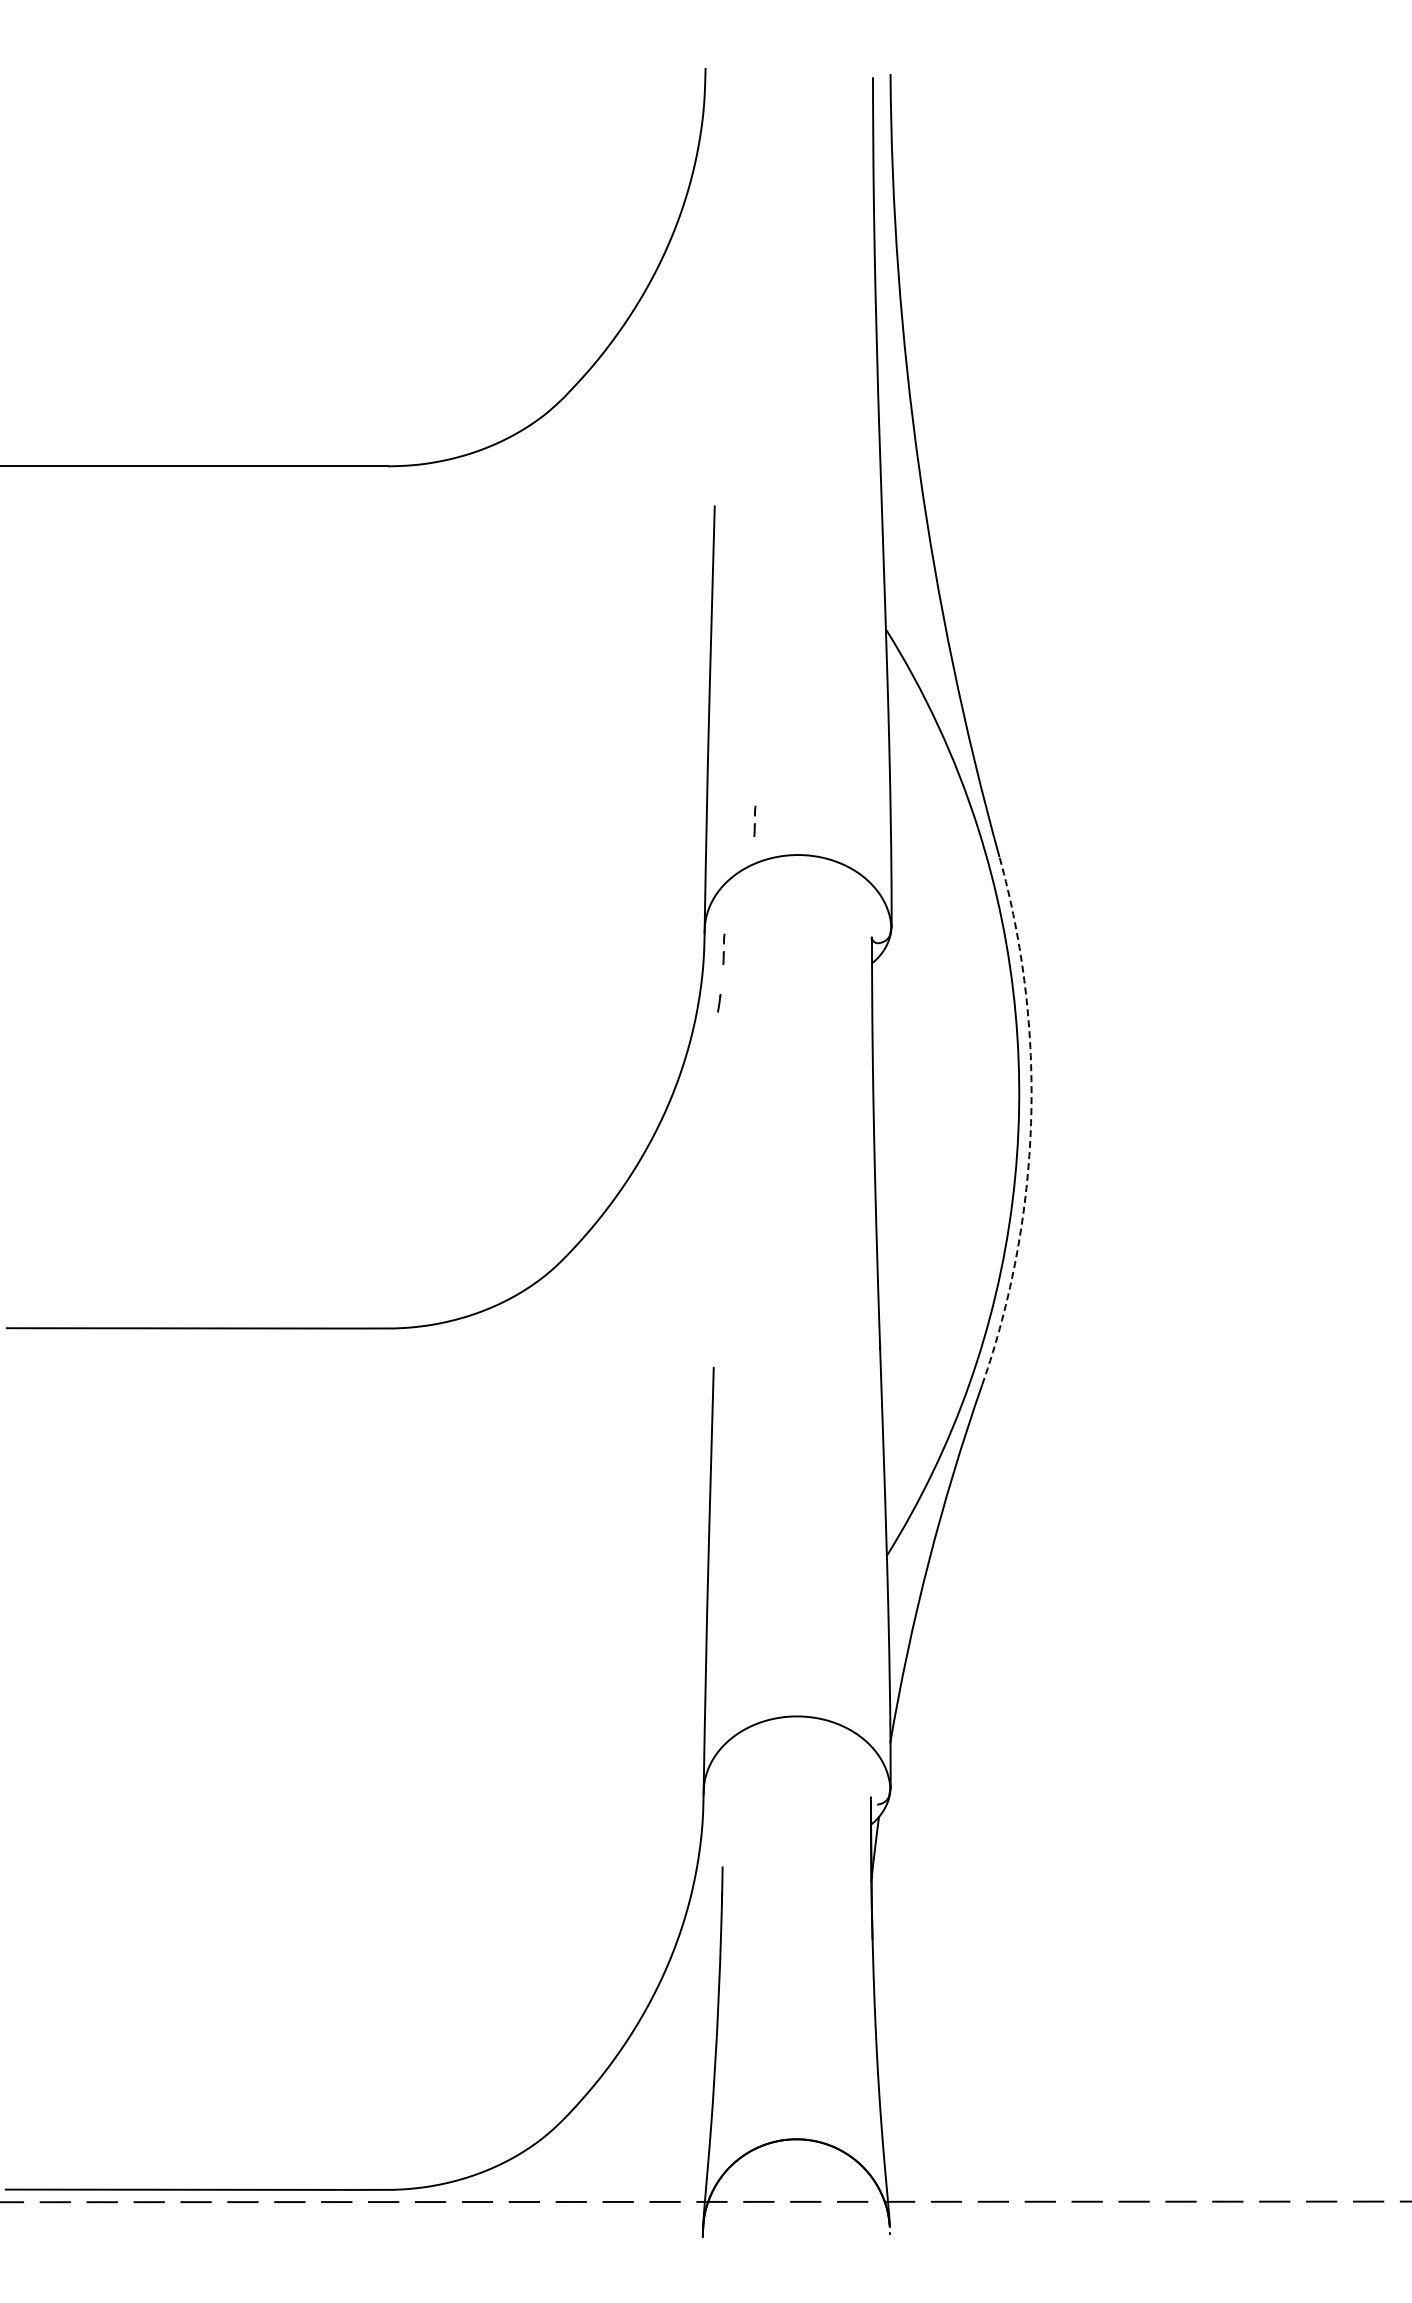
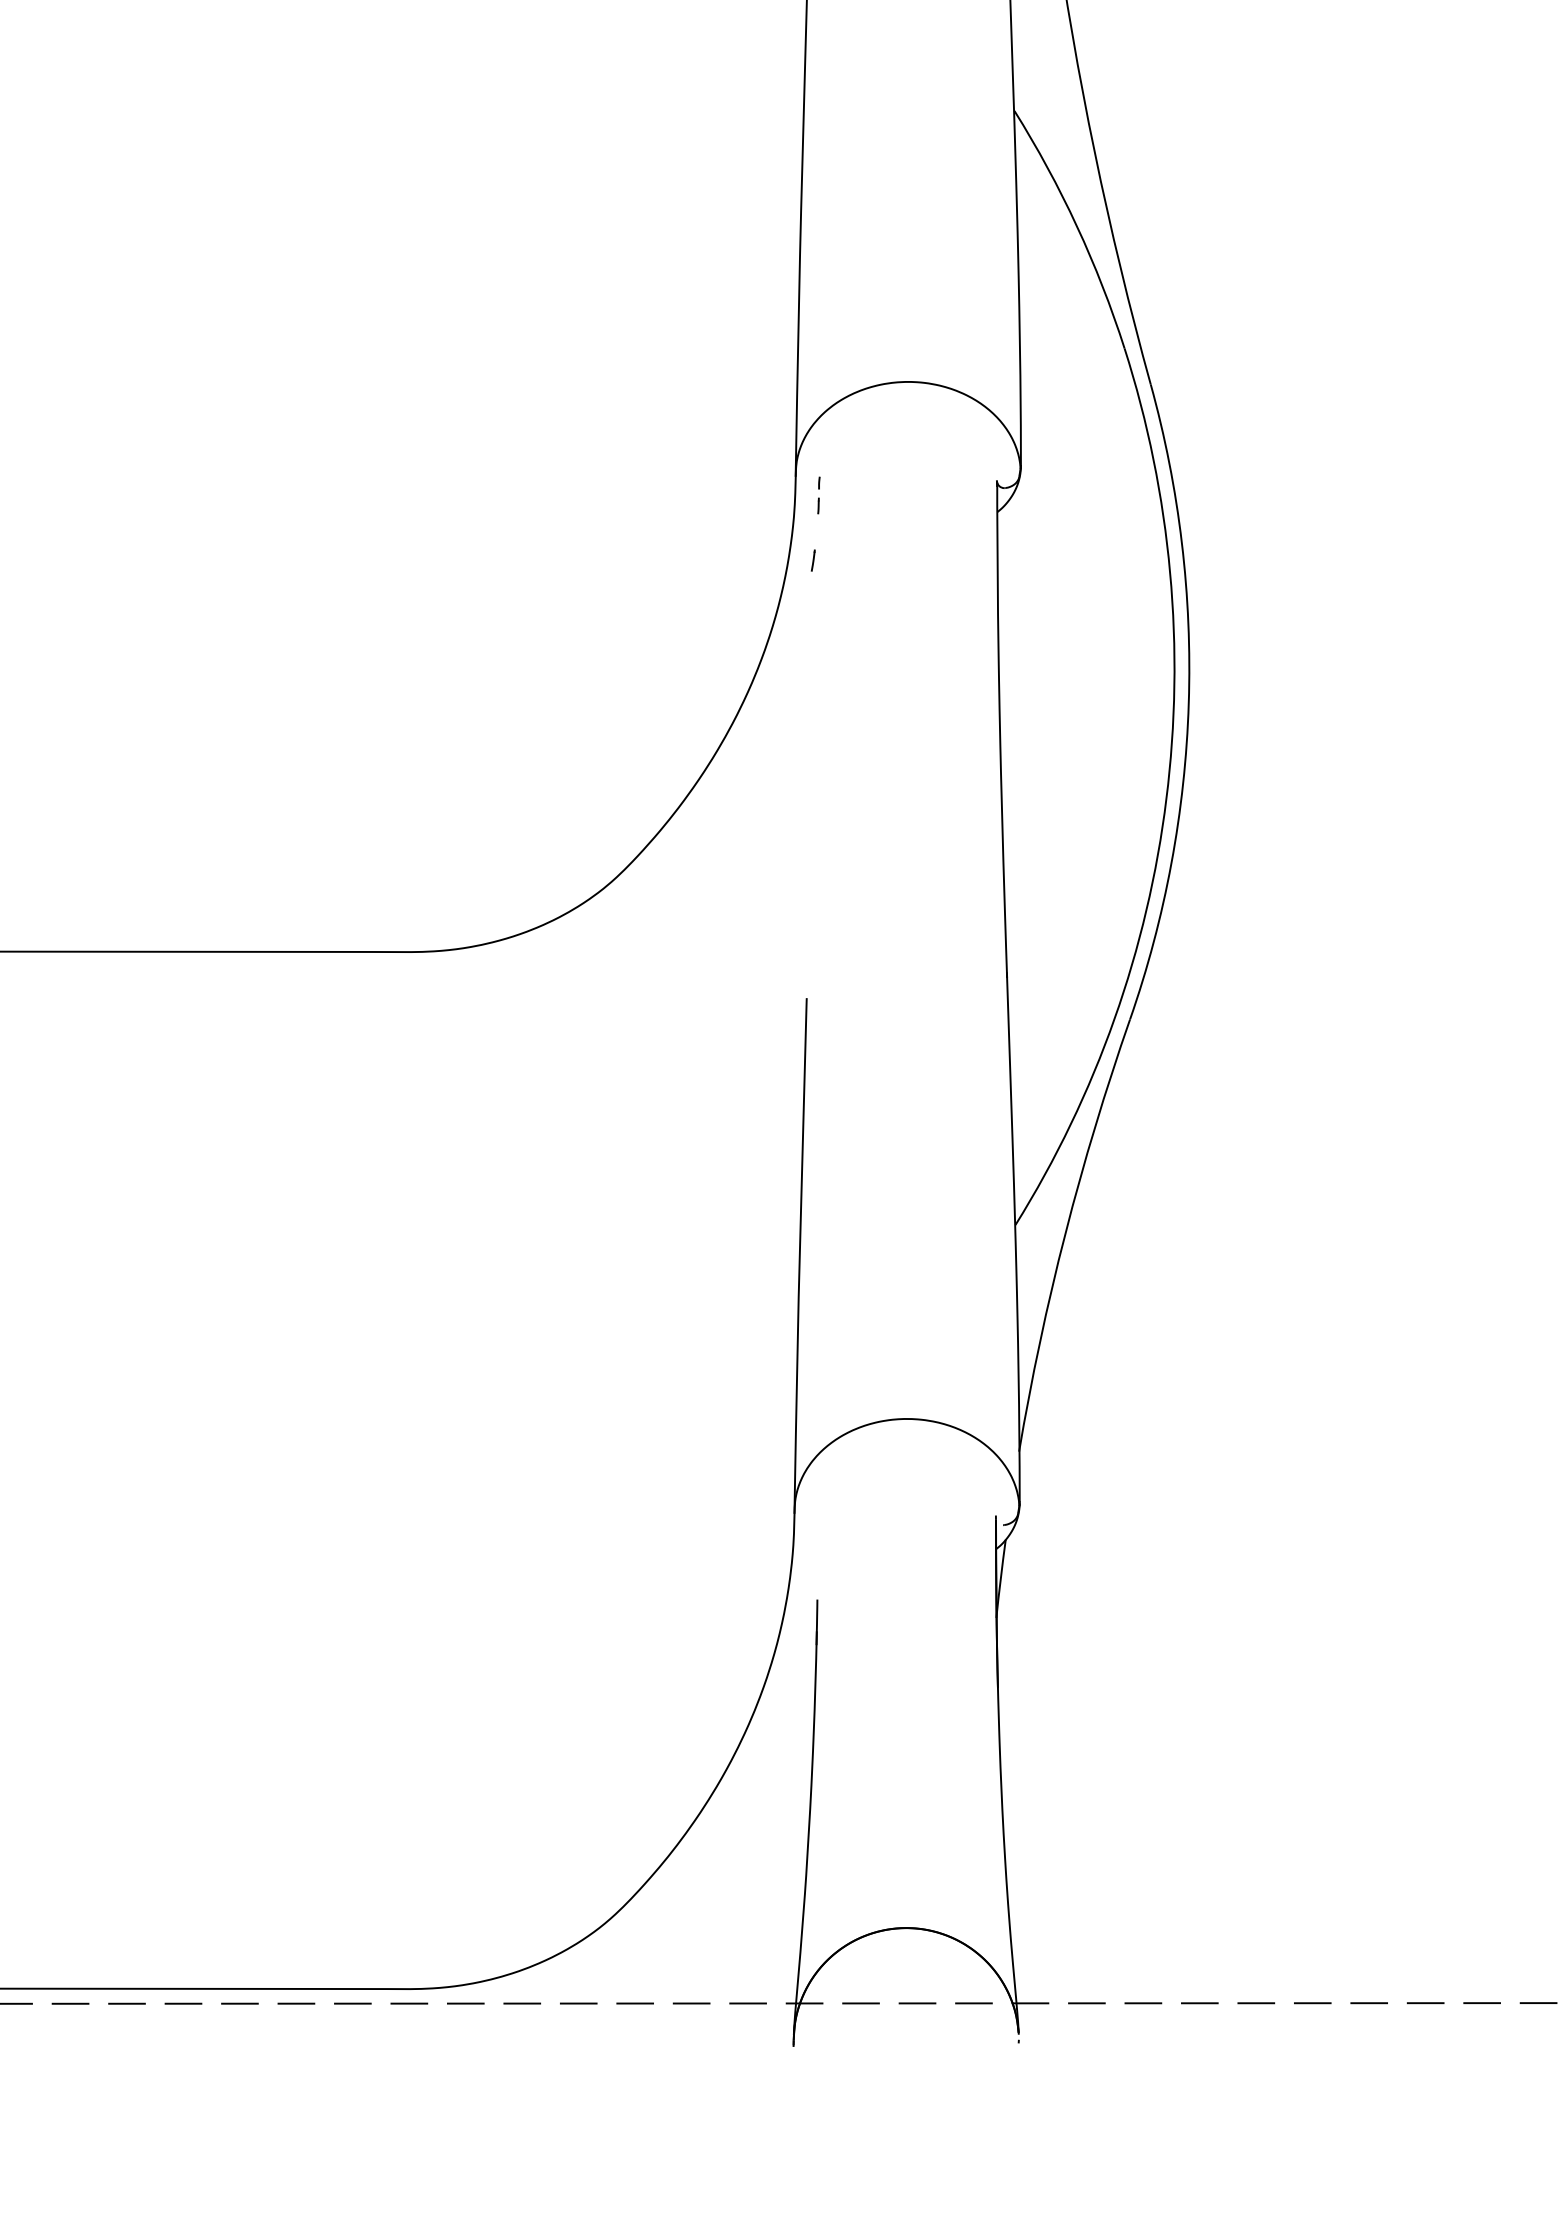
line: (754, 823) -> (855, 343), removed
arc: (1031, 1122) -> (1189, 703), dashed -> solid

